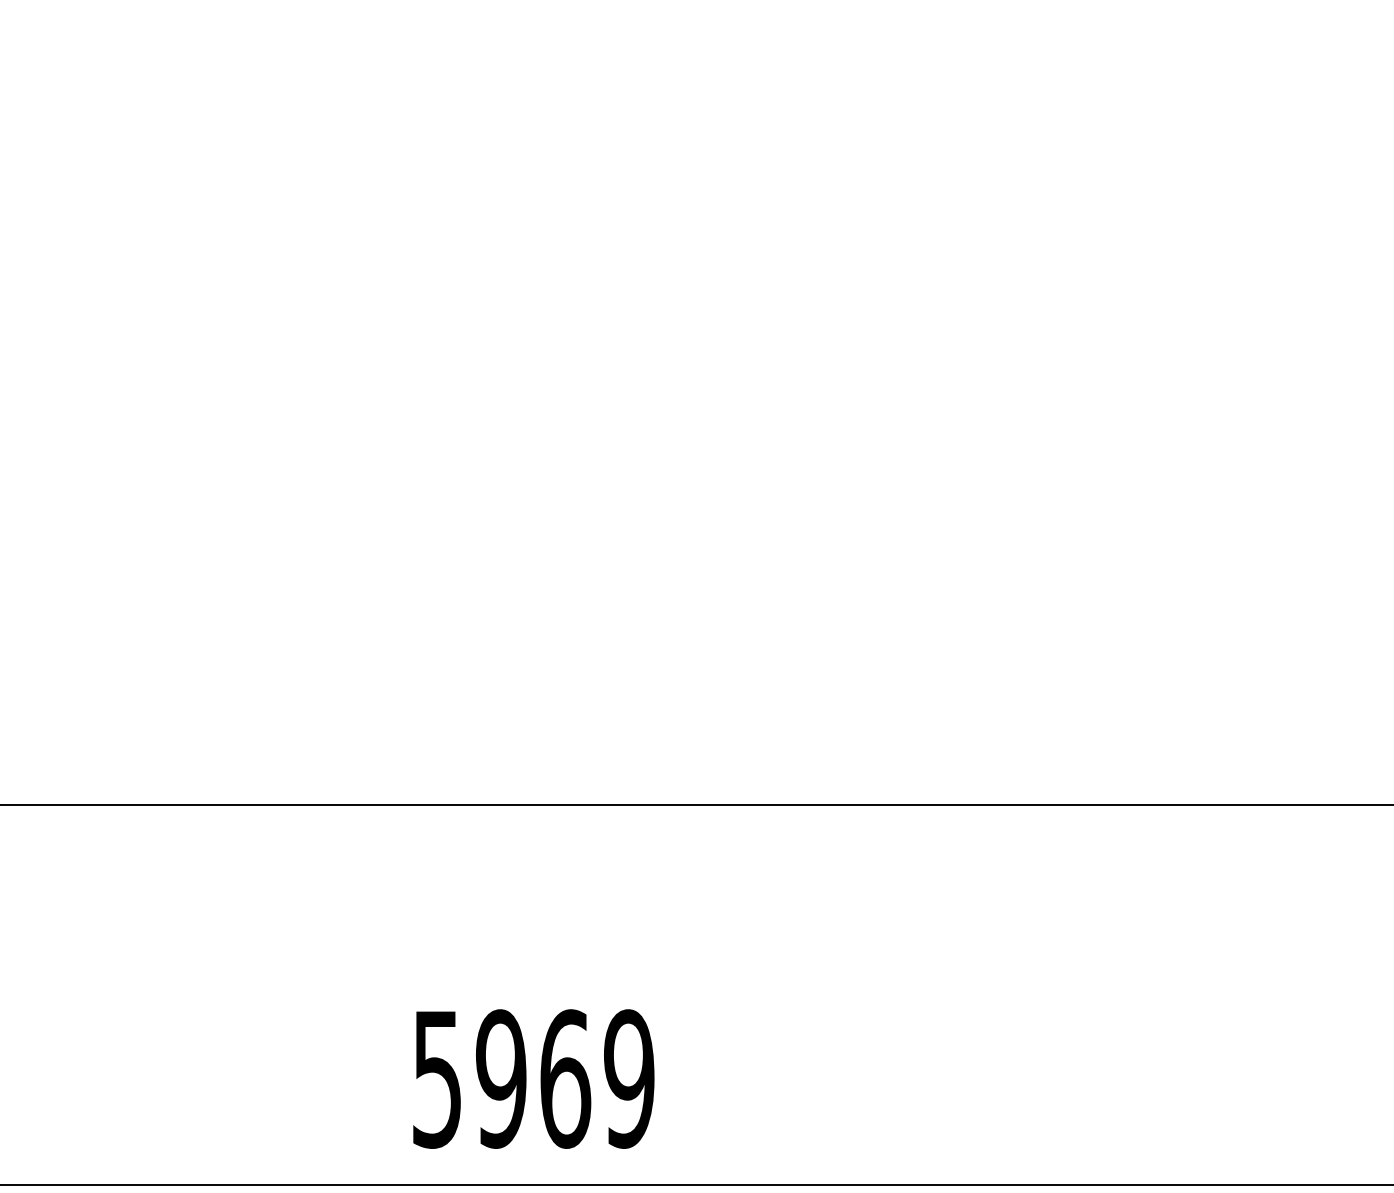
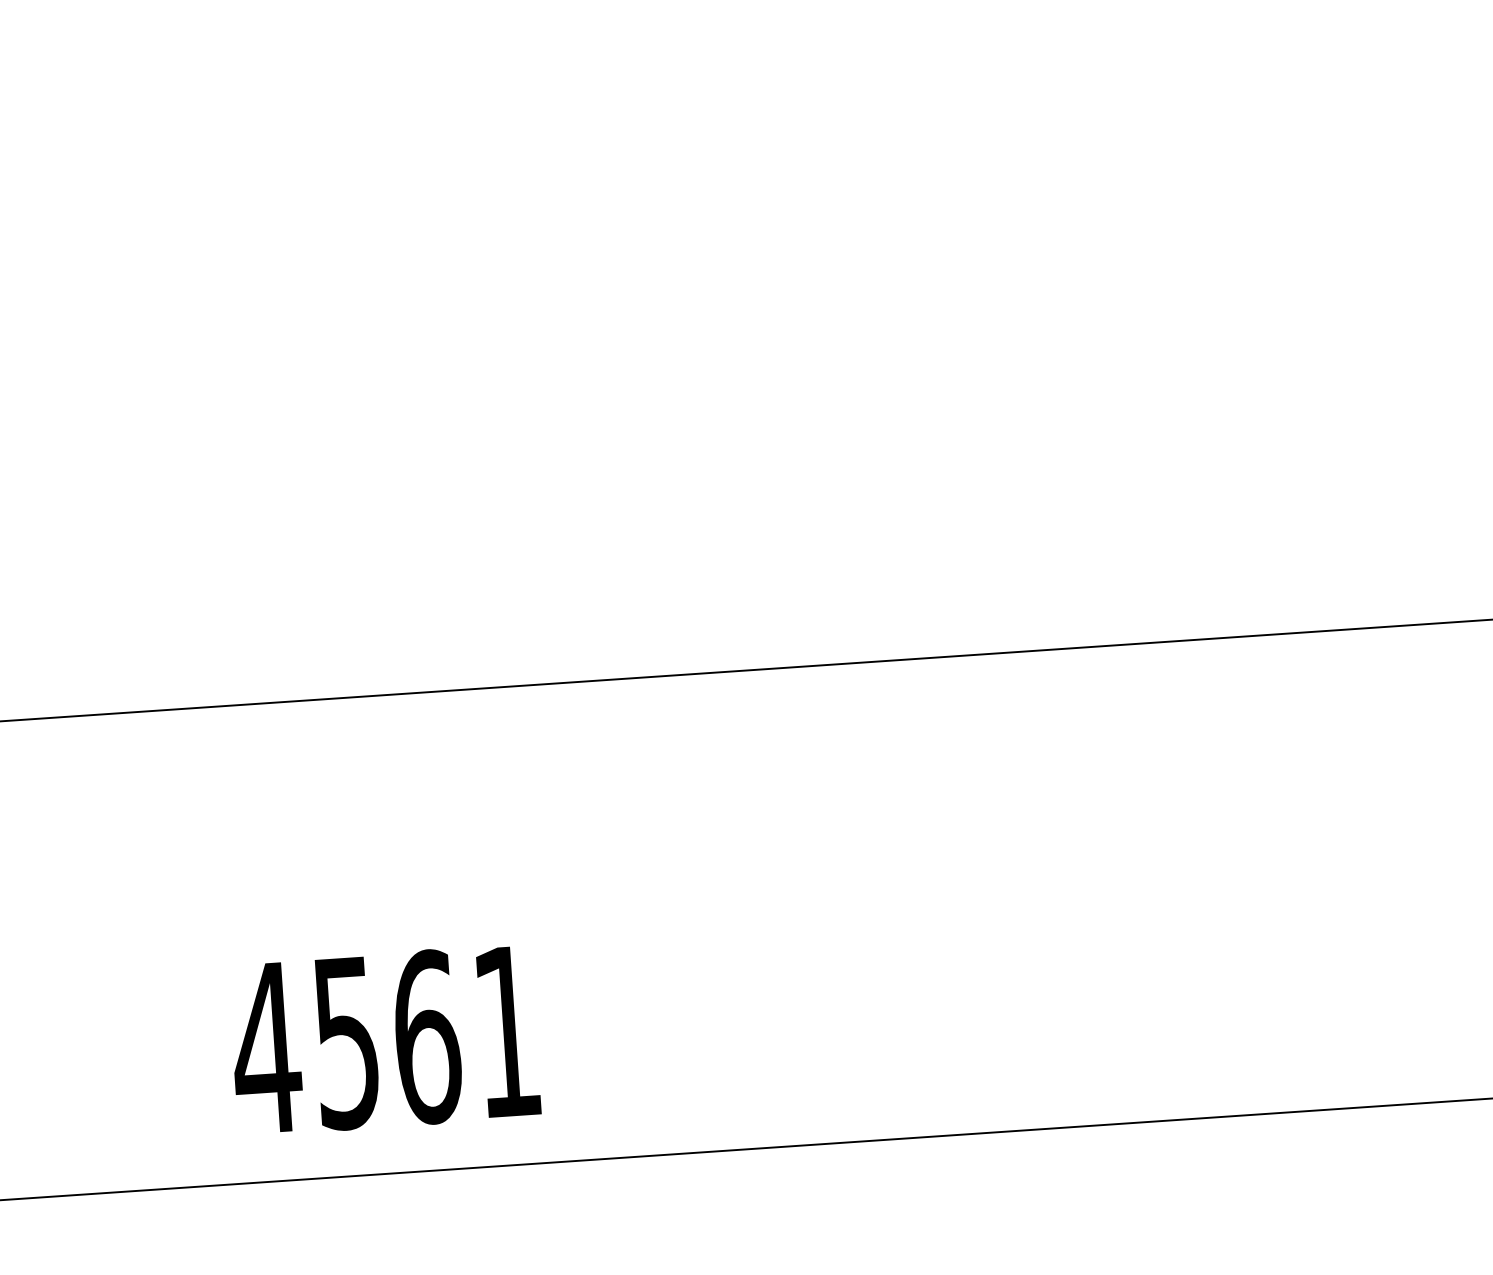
text: (532, 1078) -> (385, 1039), 5969 -> 4561

